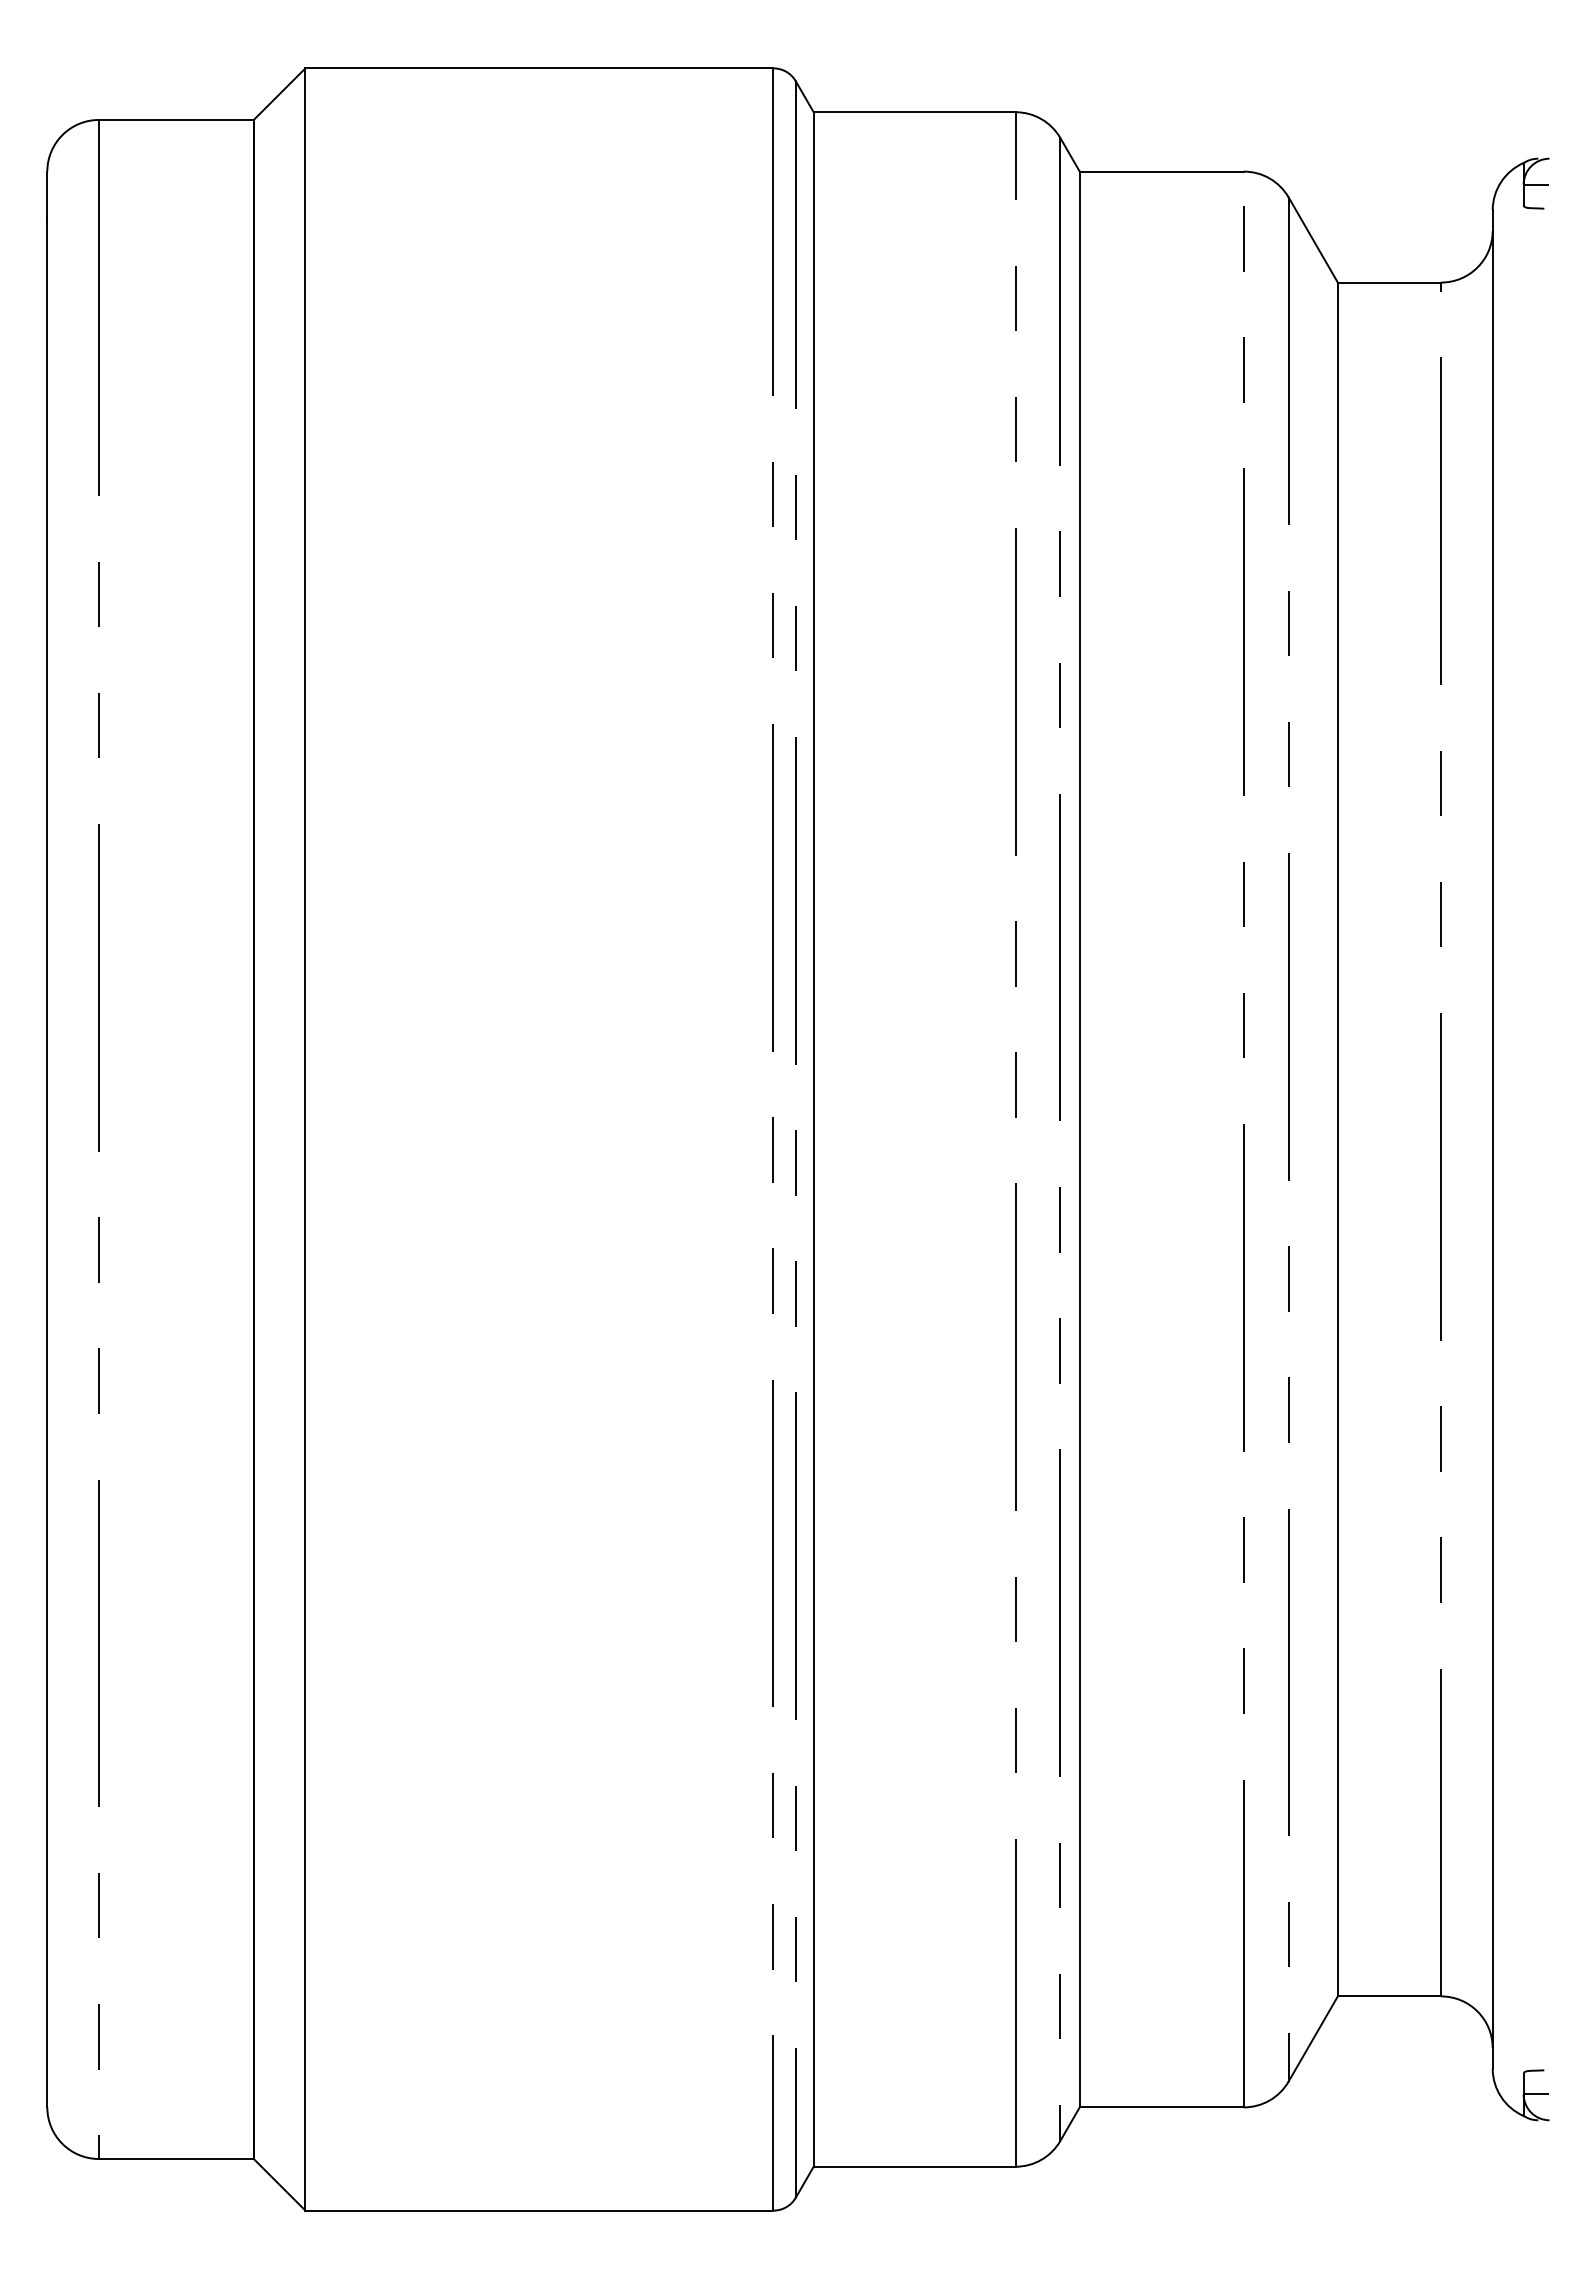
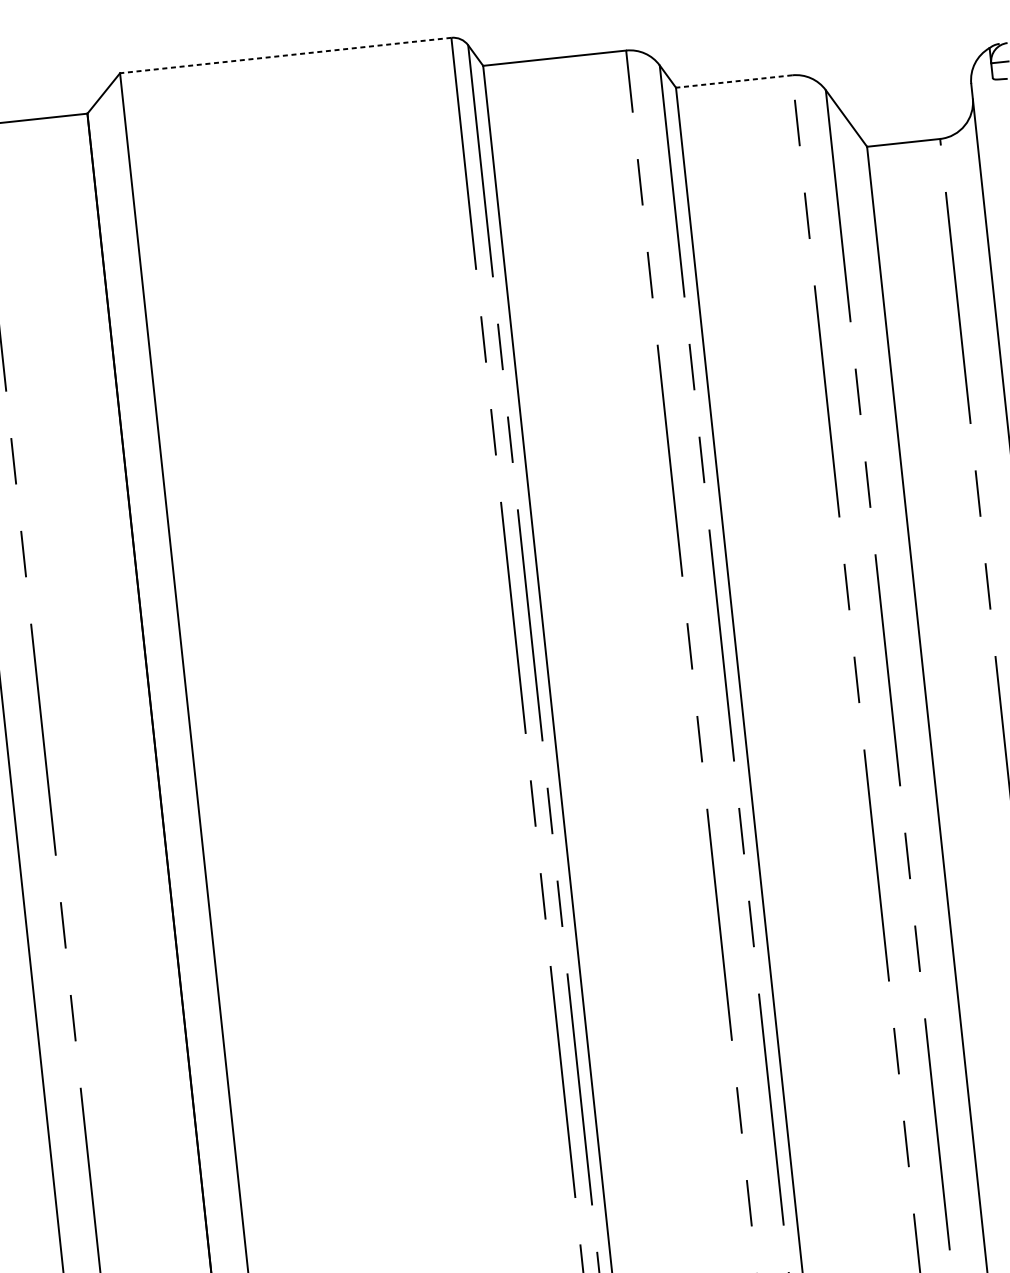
line: (538, 68) -> (285, 55), solid -> dashed
line: (1161, 171) -> (733, 81), solid -> dashed

